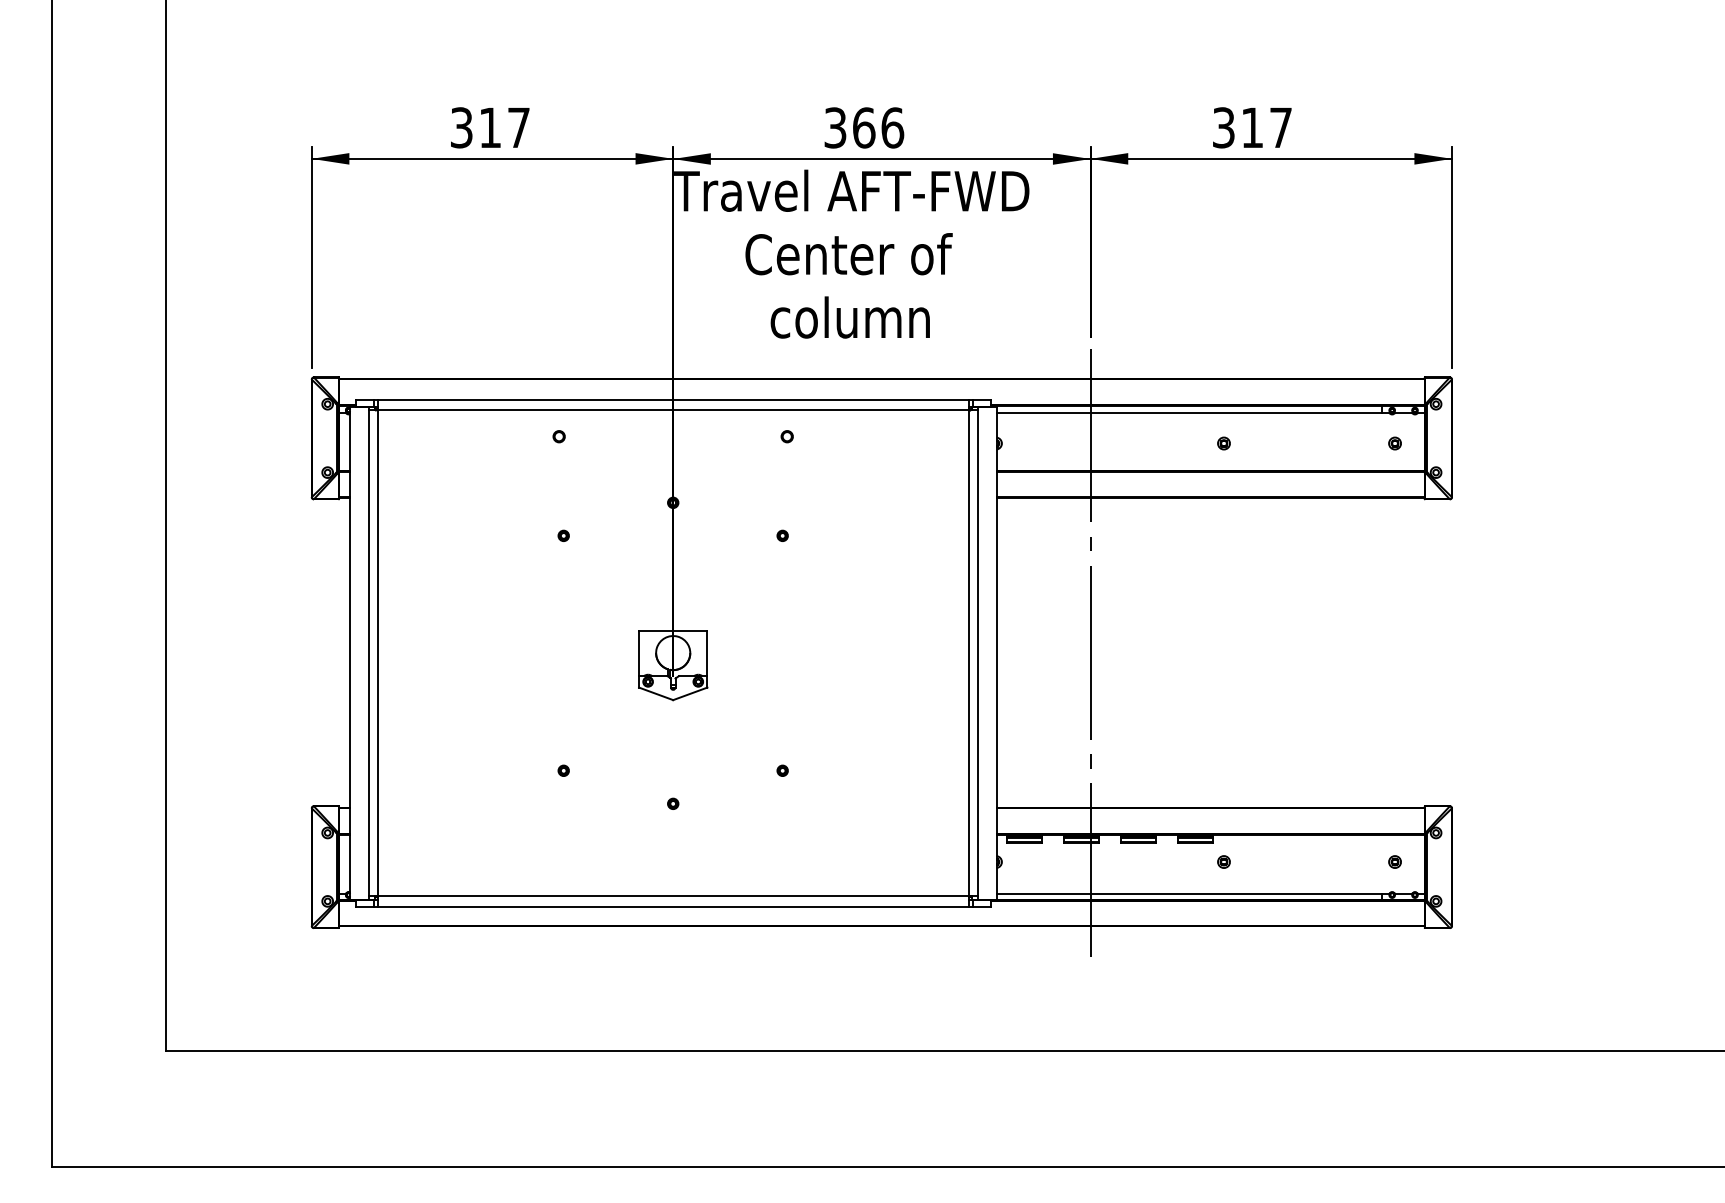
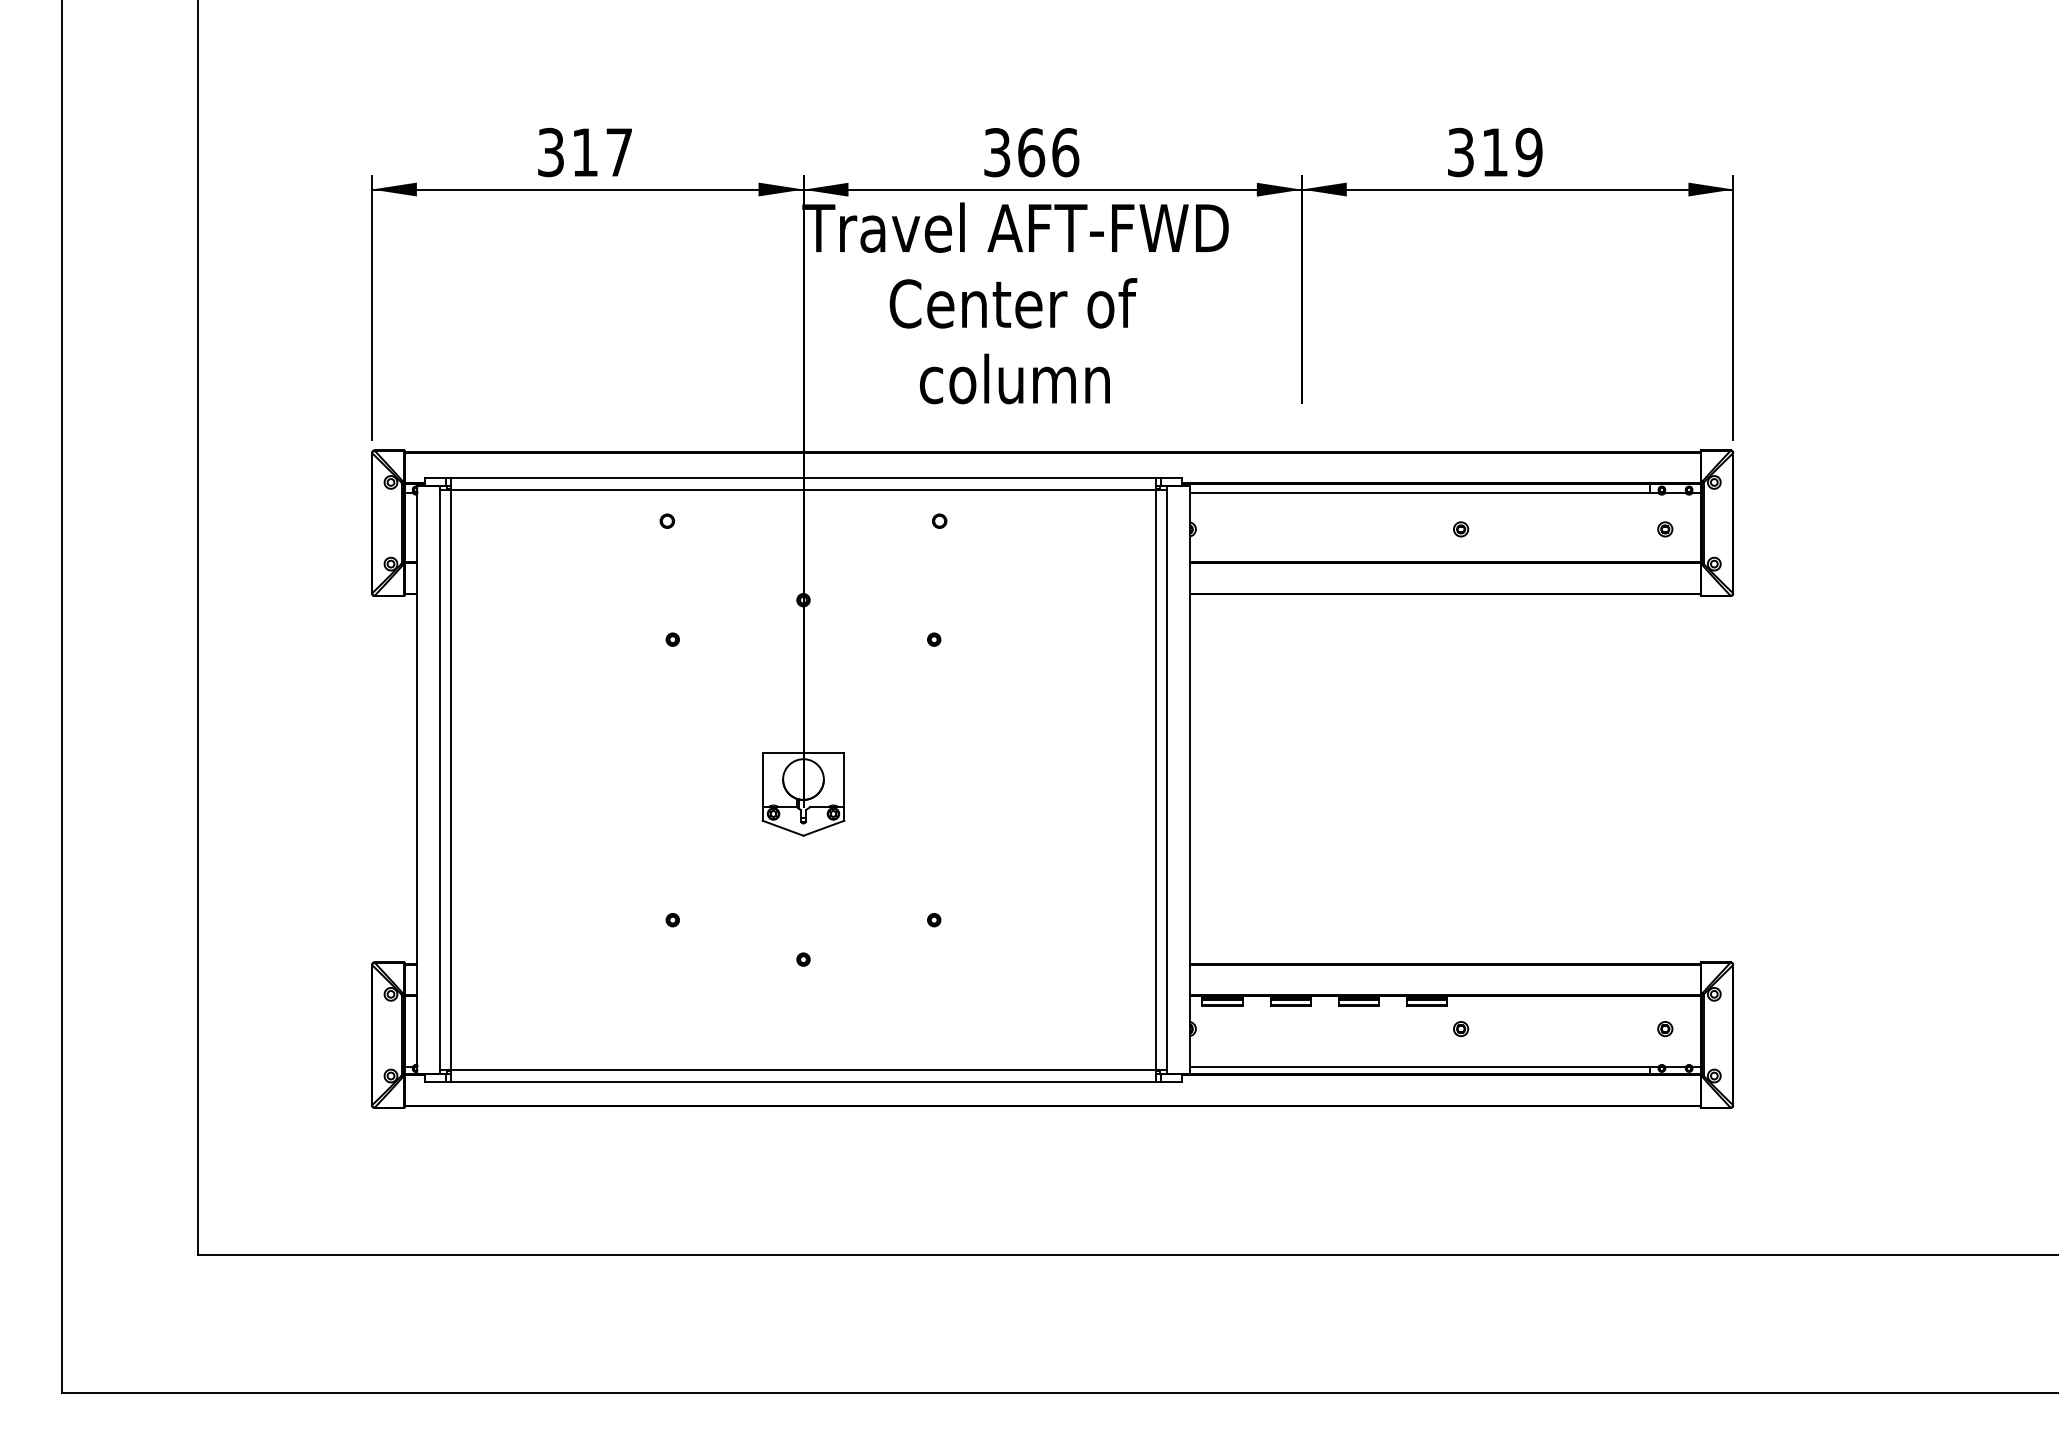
text: (1280, 127) -> (1528, 152), 317 -> 319
line: (1090, 655) -> (1301, 782), removed

